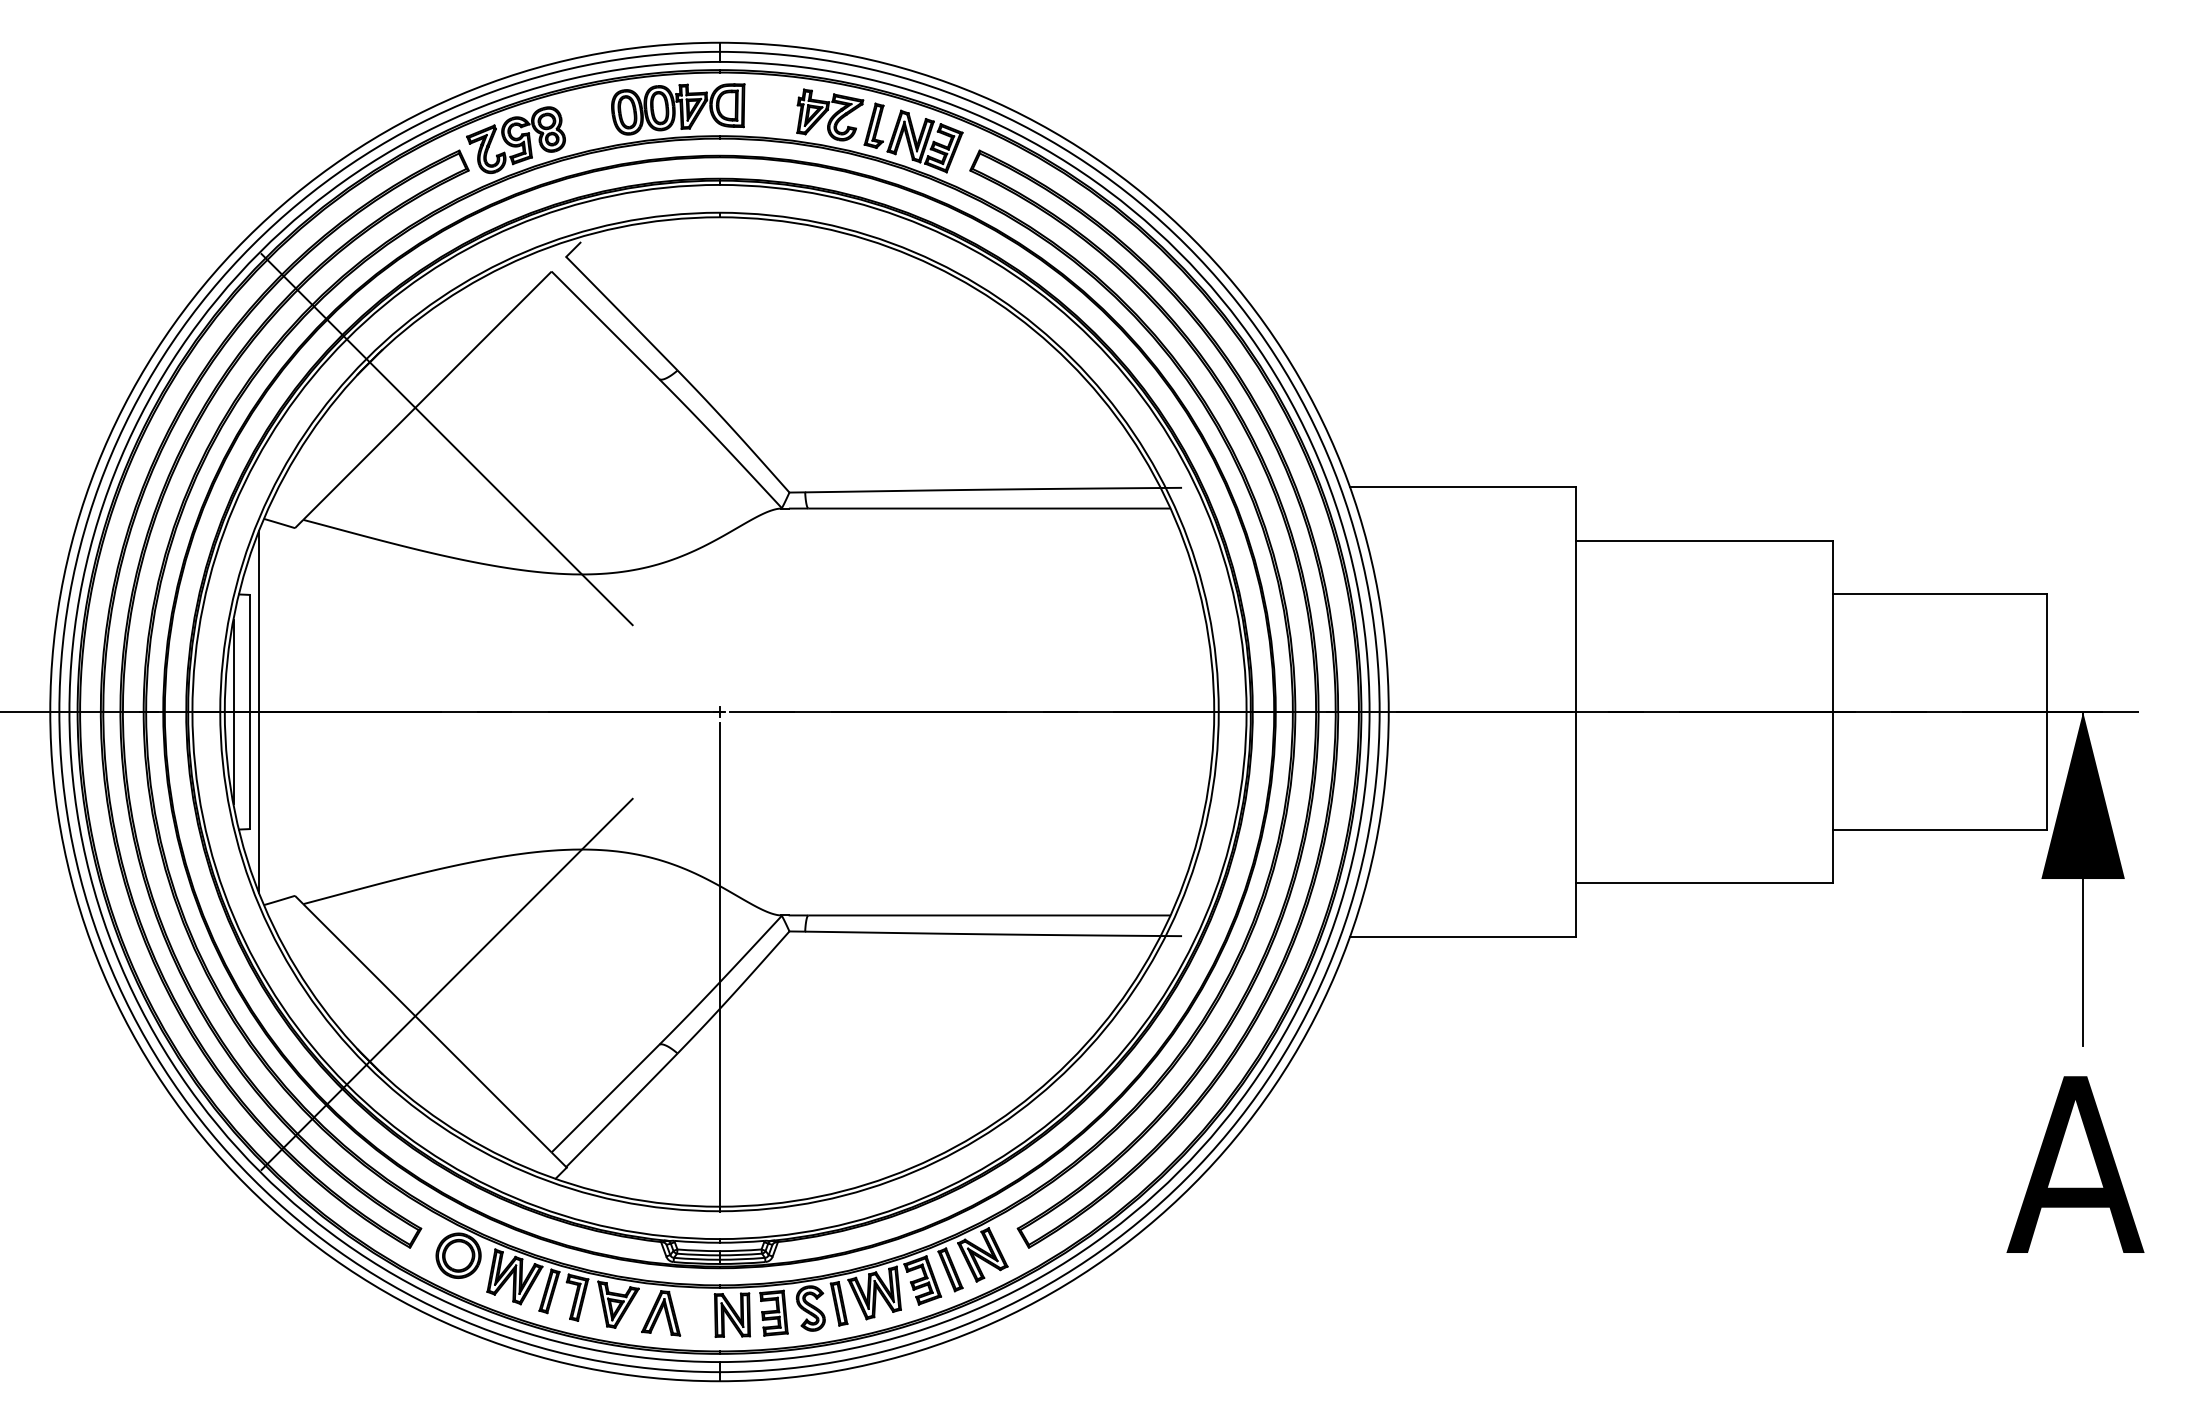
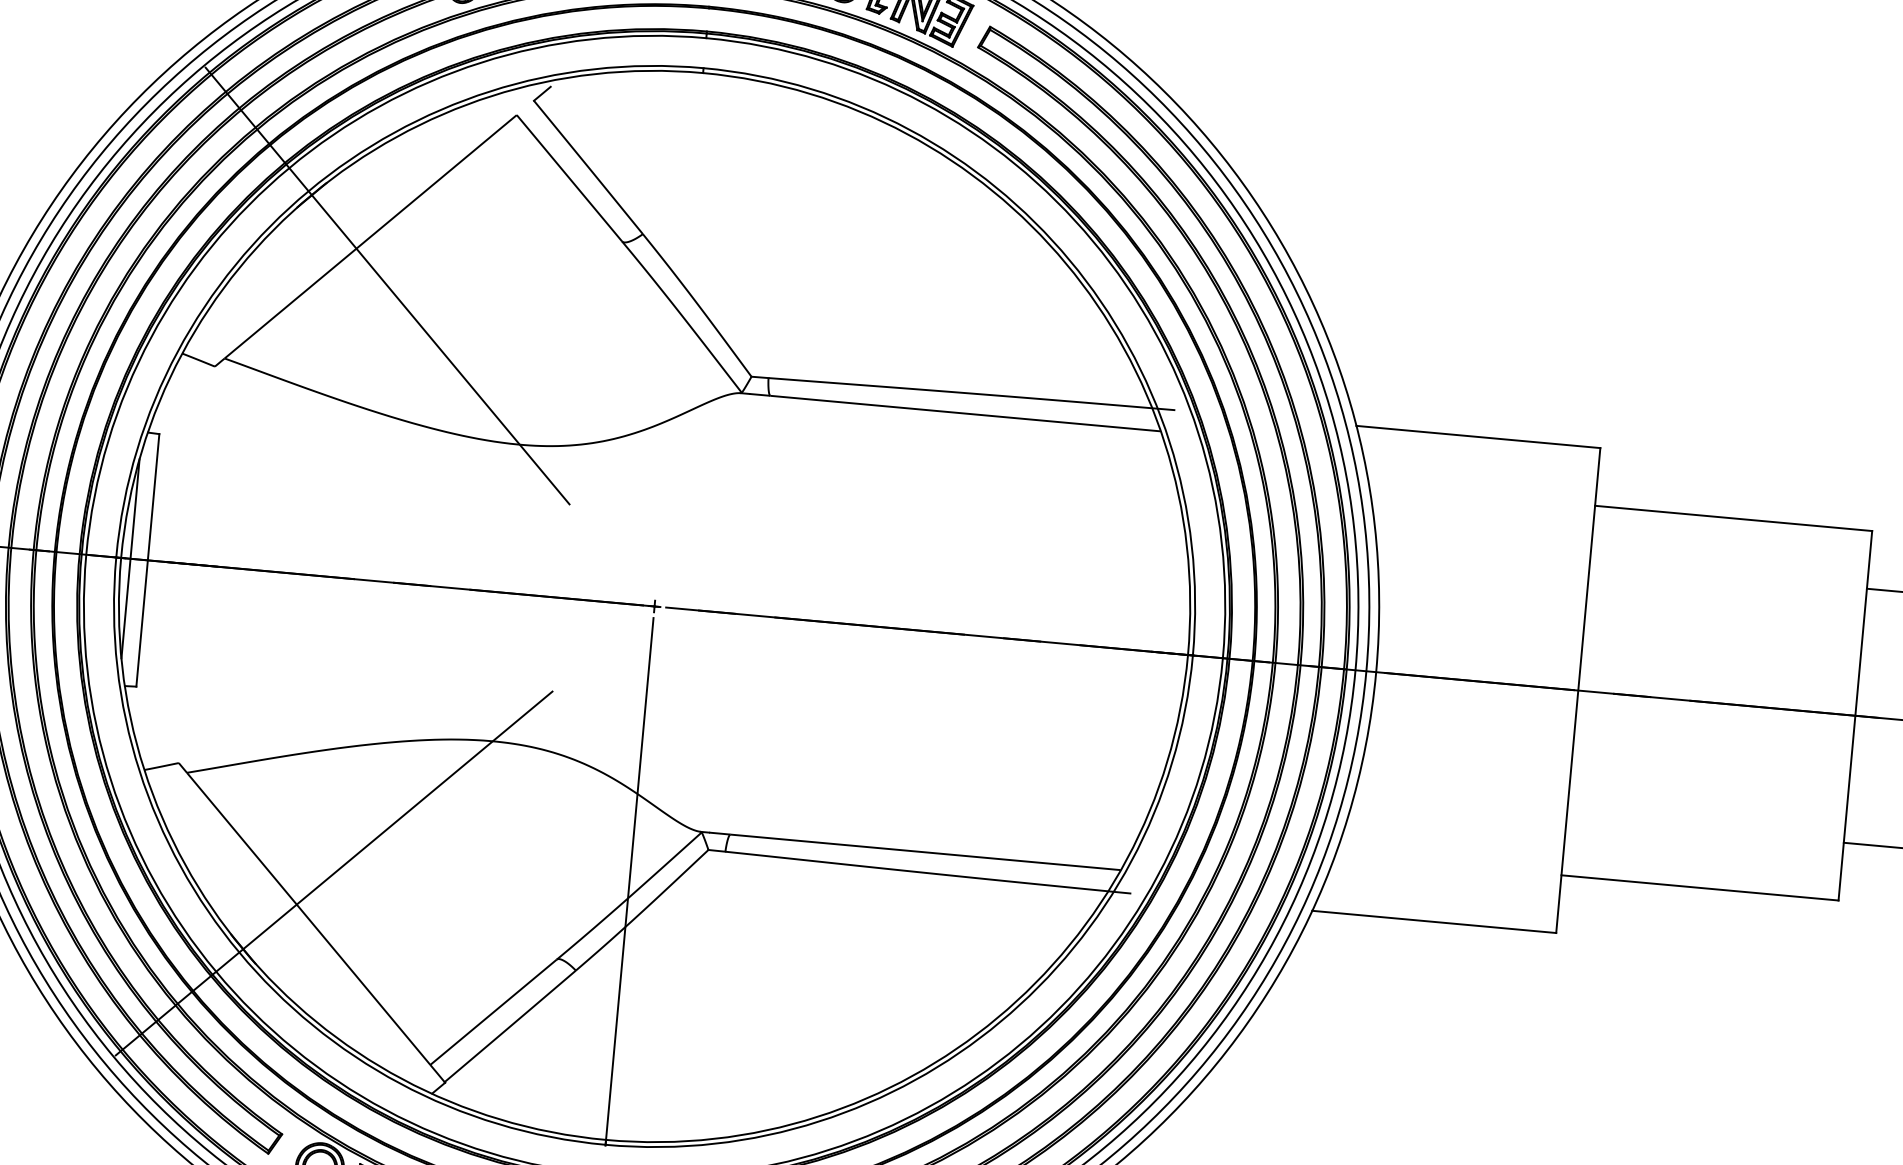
line: (259, 711) -> (158, 560), removed

